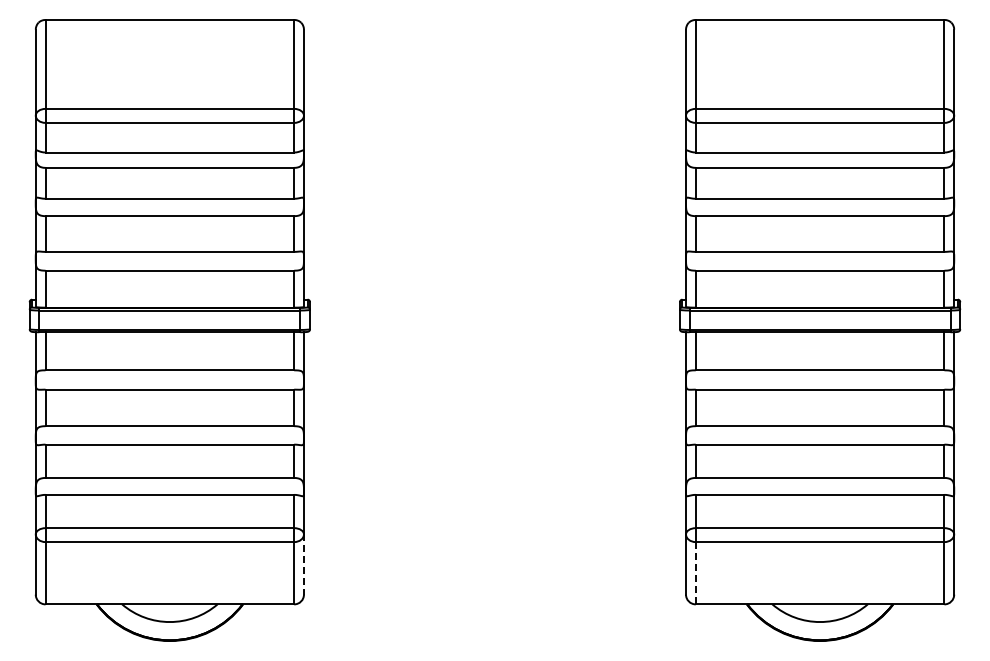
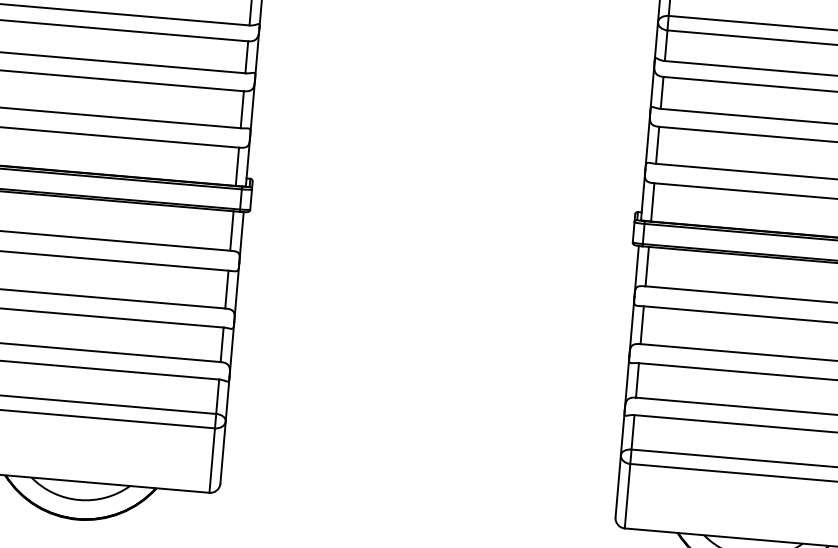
line: (303, 565) -> (222, 453), dashed -> solid
line: (695, 573) -> (627, 496), dashed -> solid

